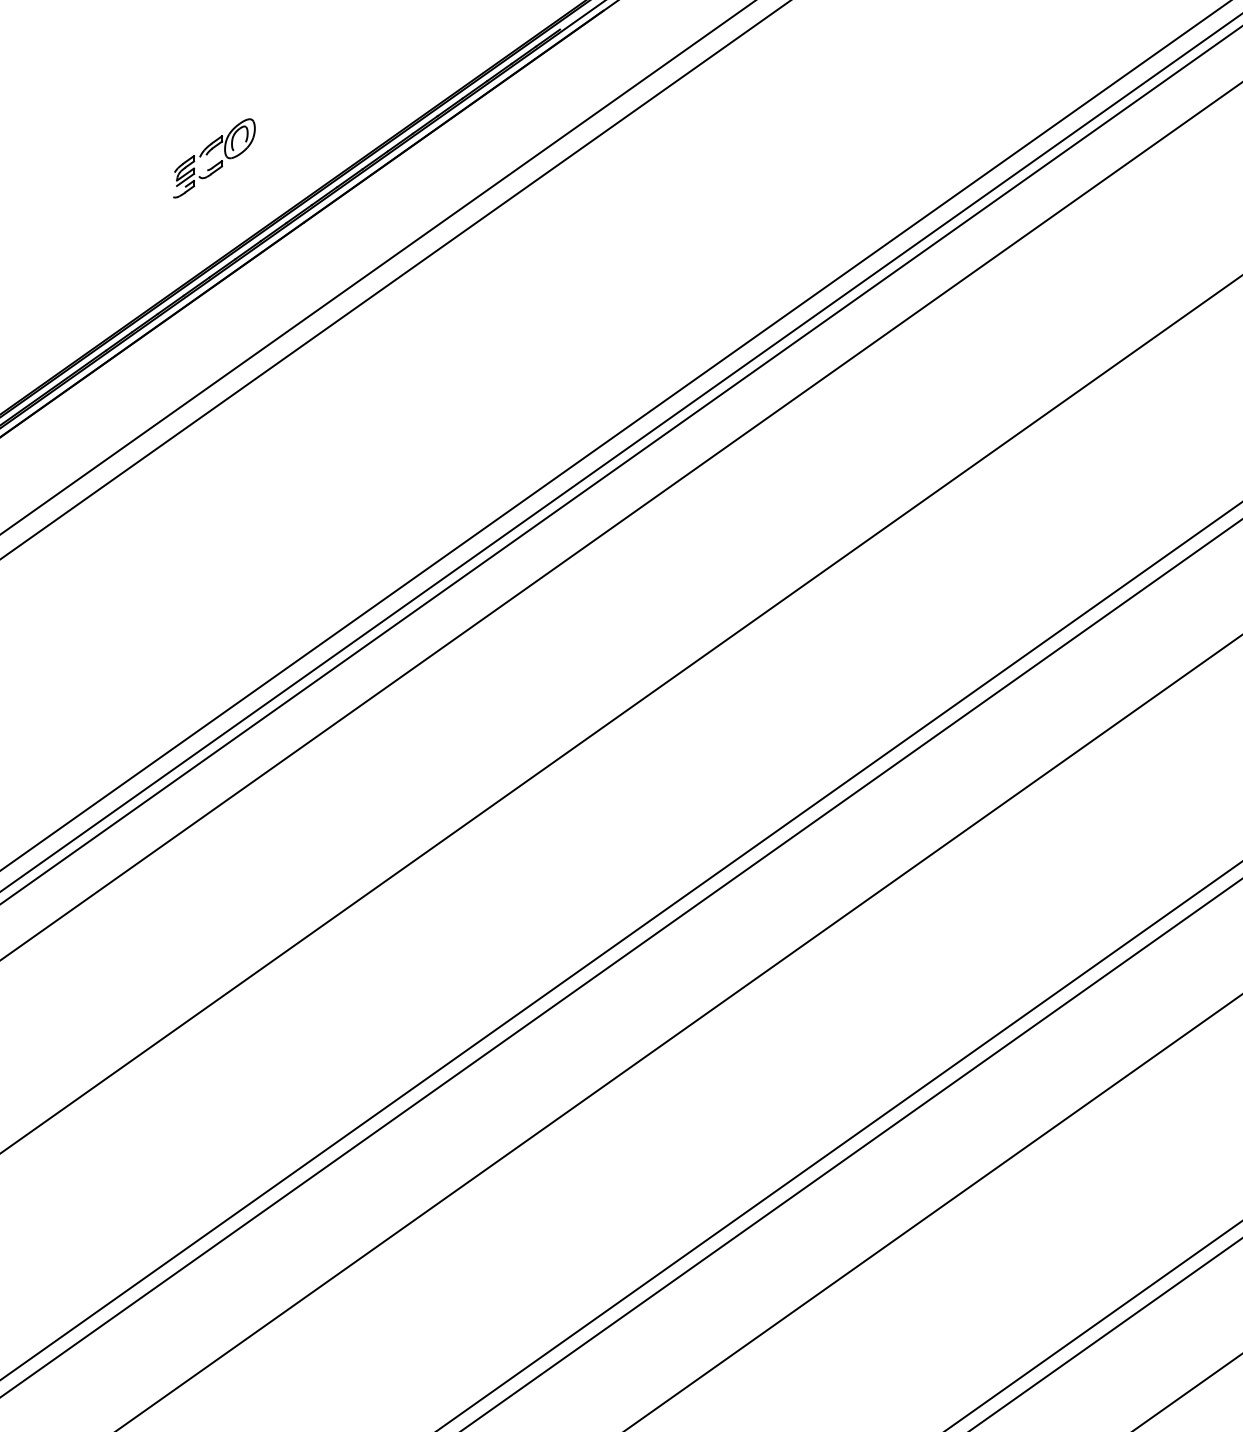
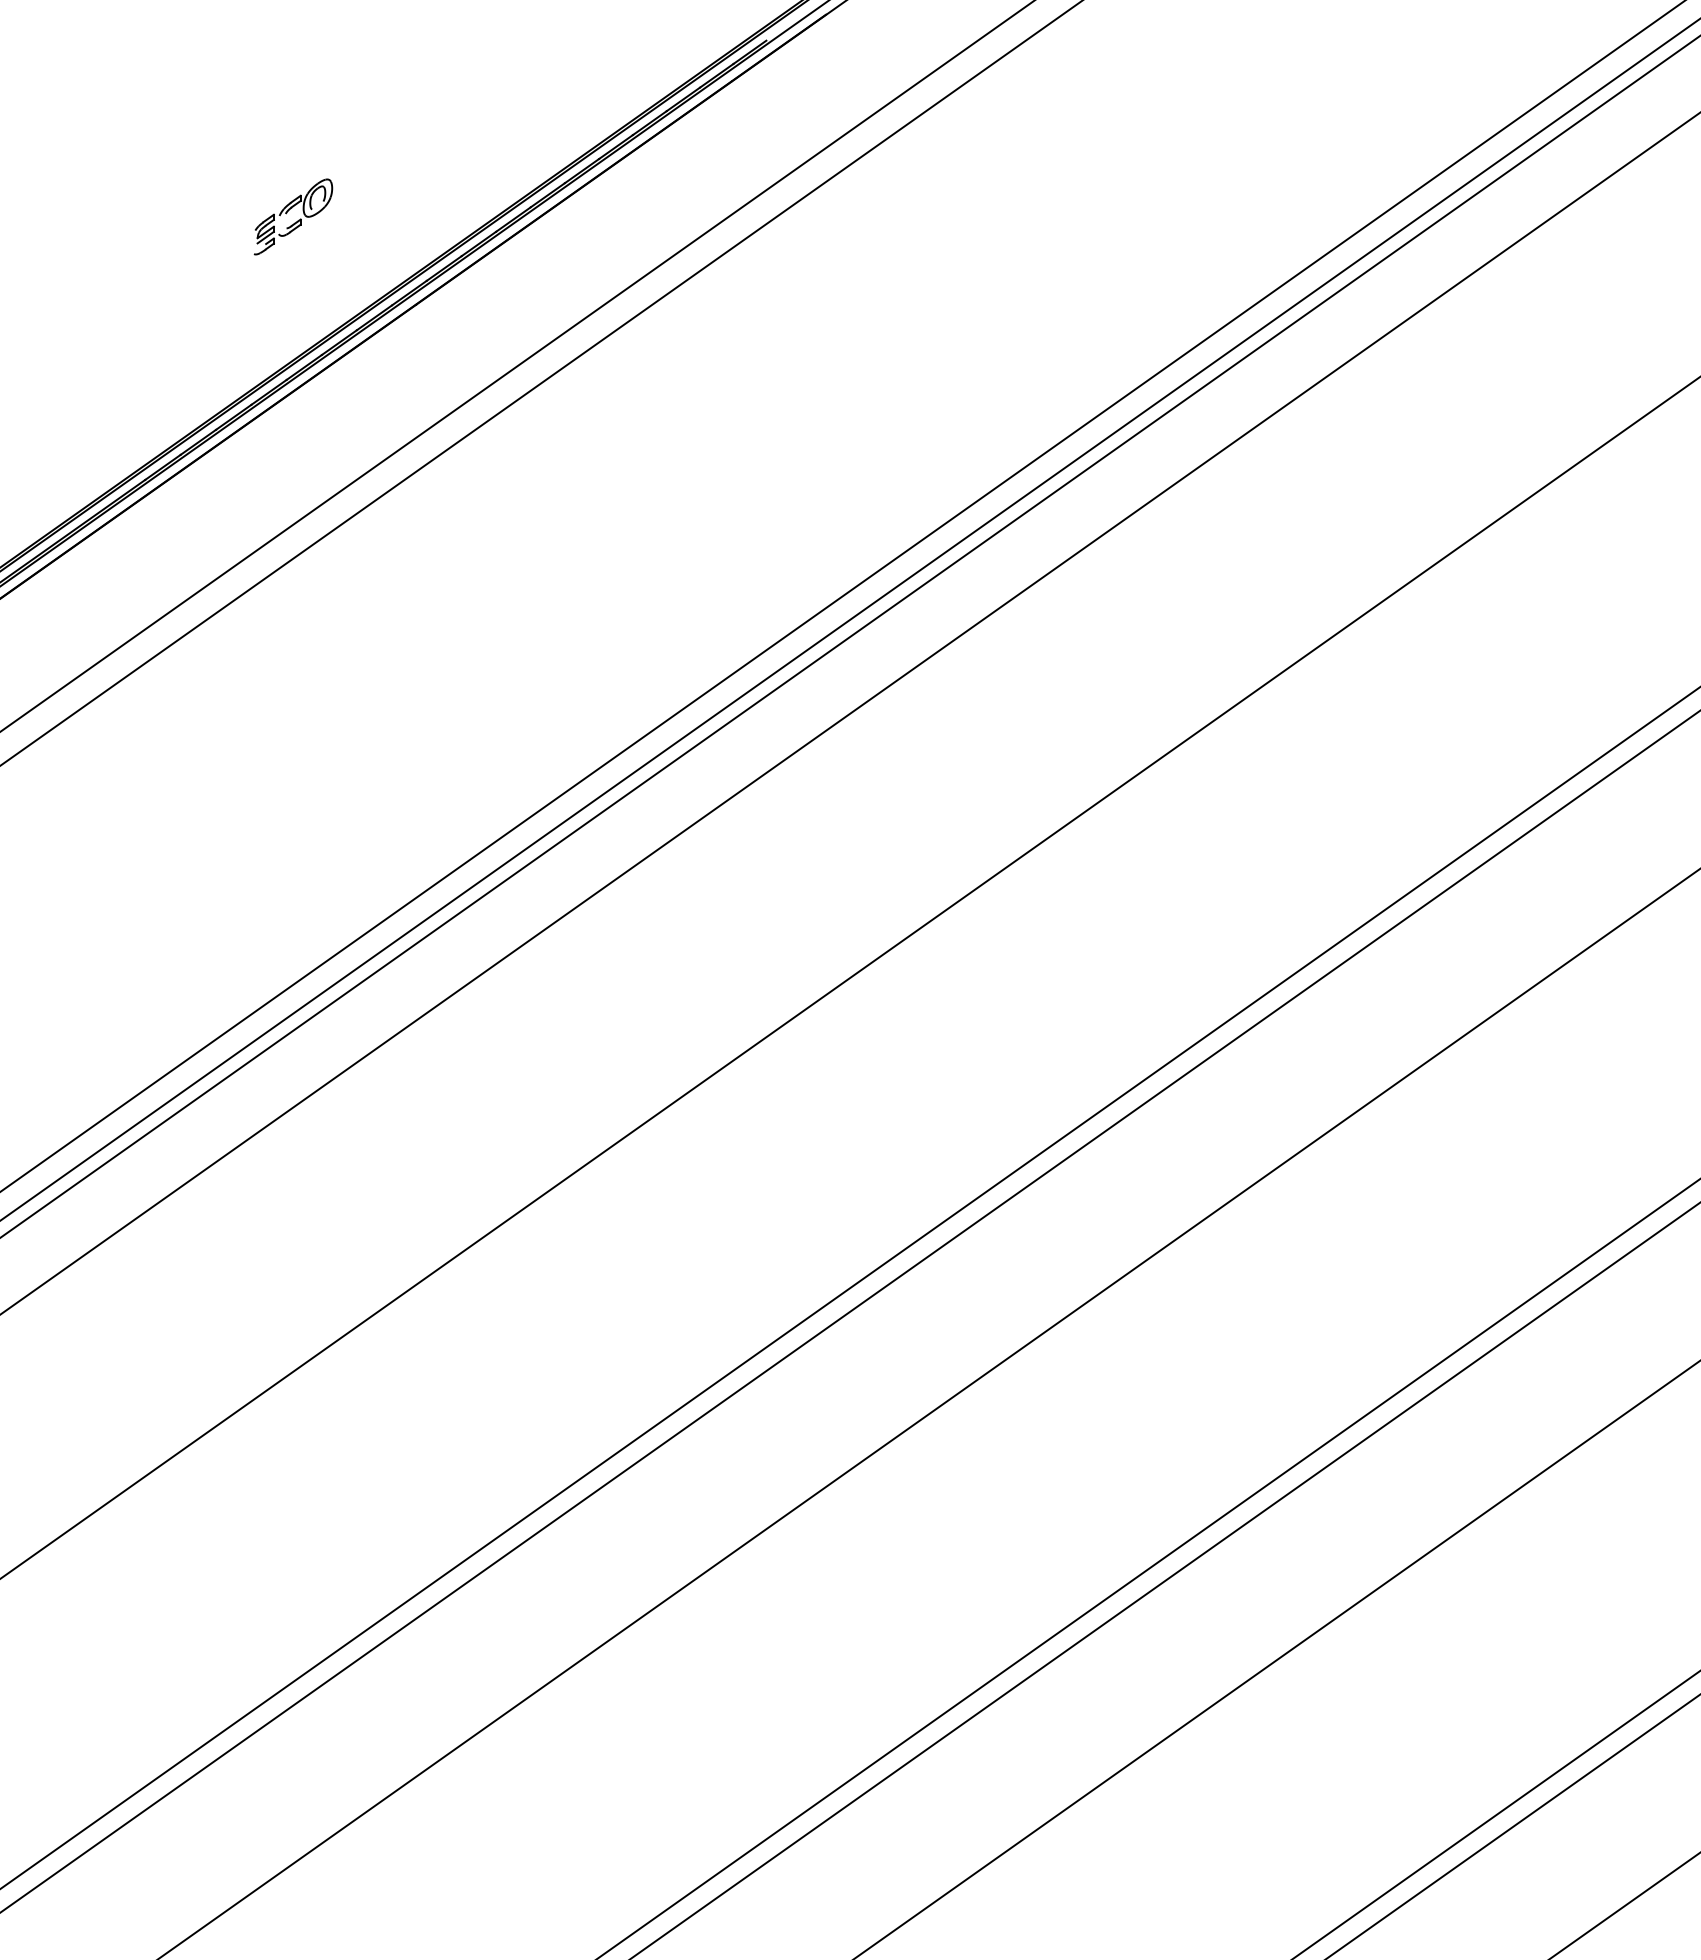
part: (214, 158) -> (293, 217), size x0.7

